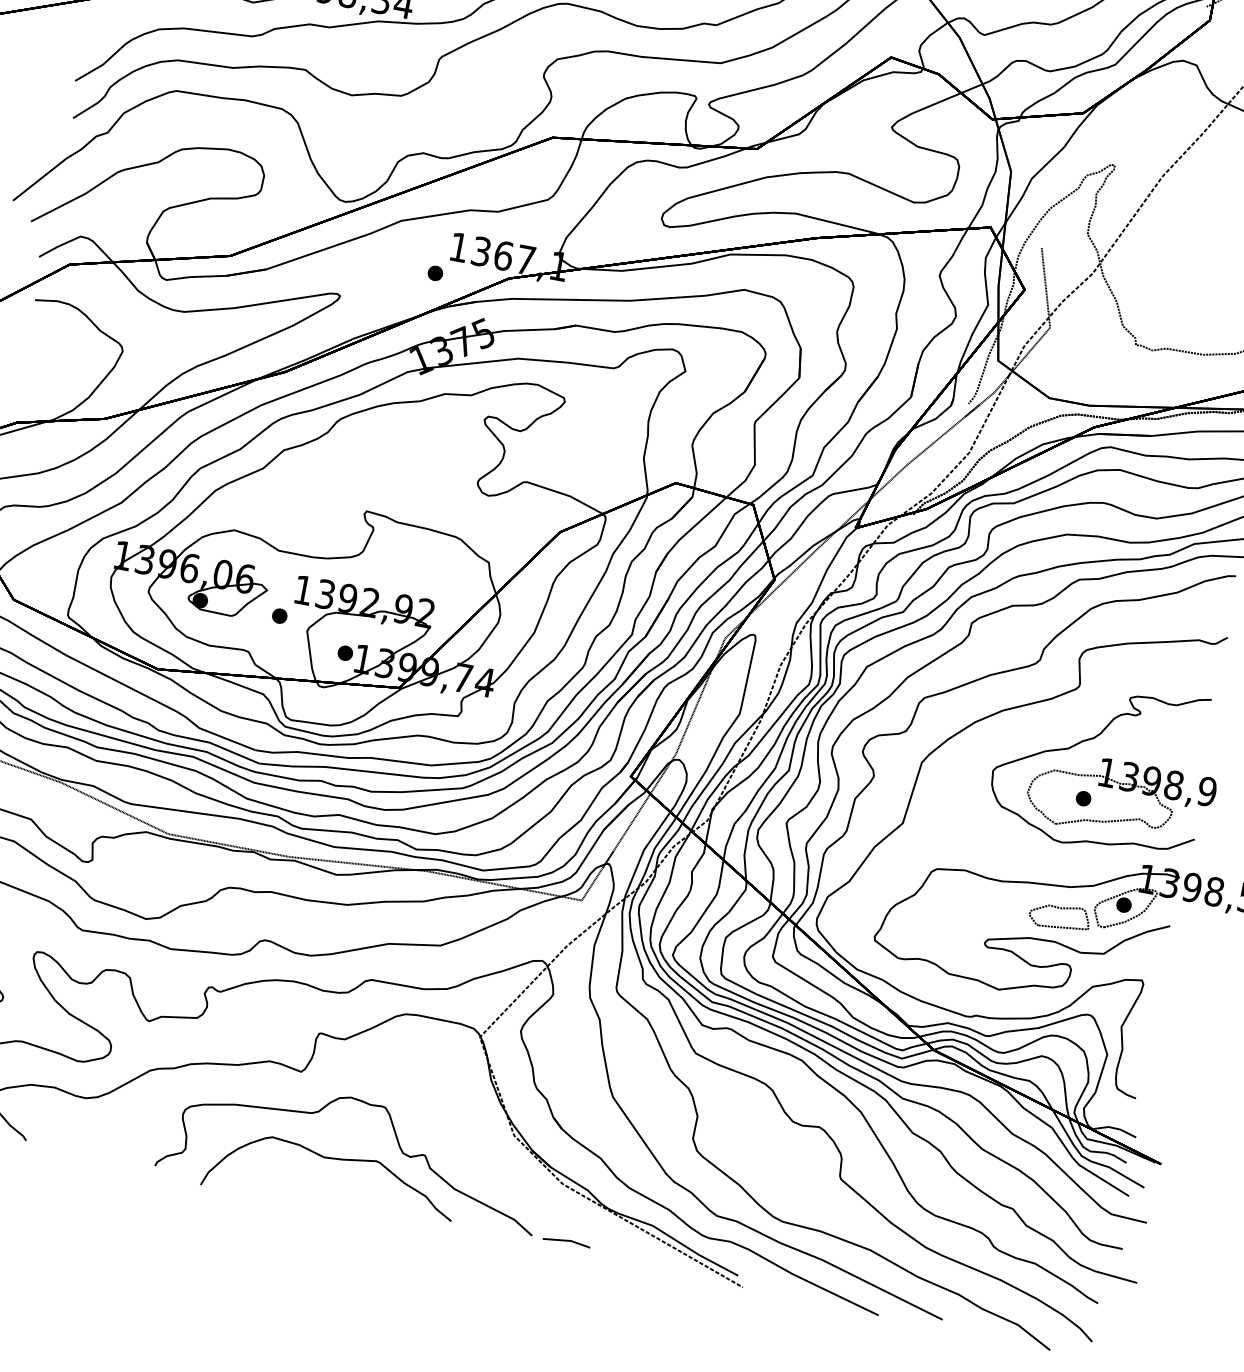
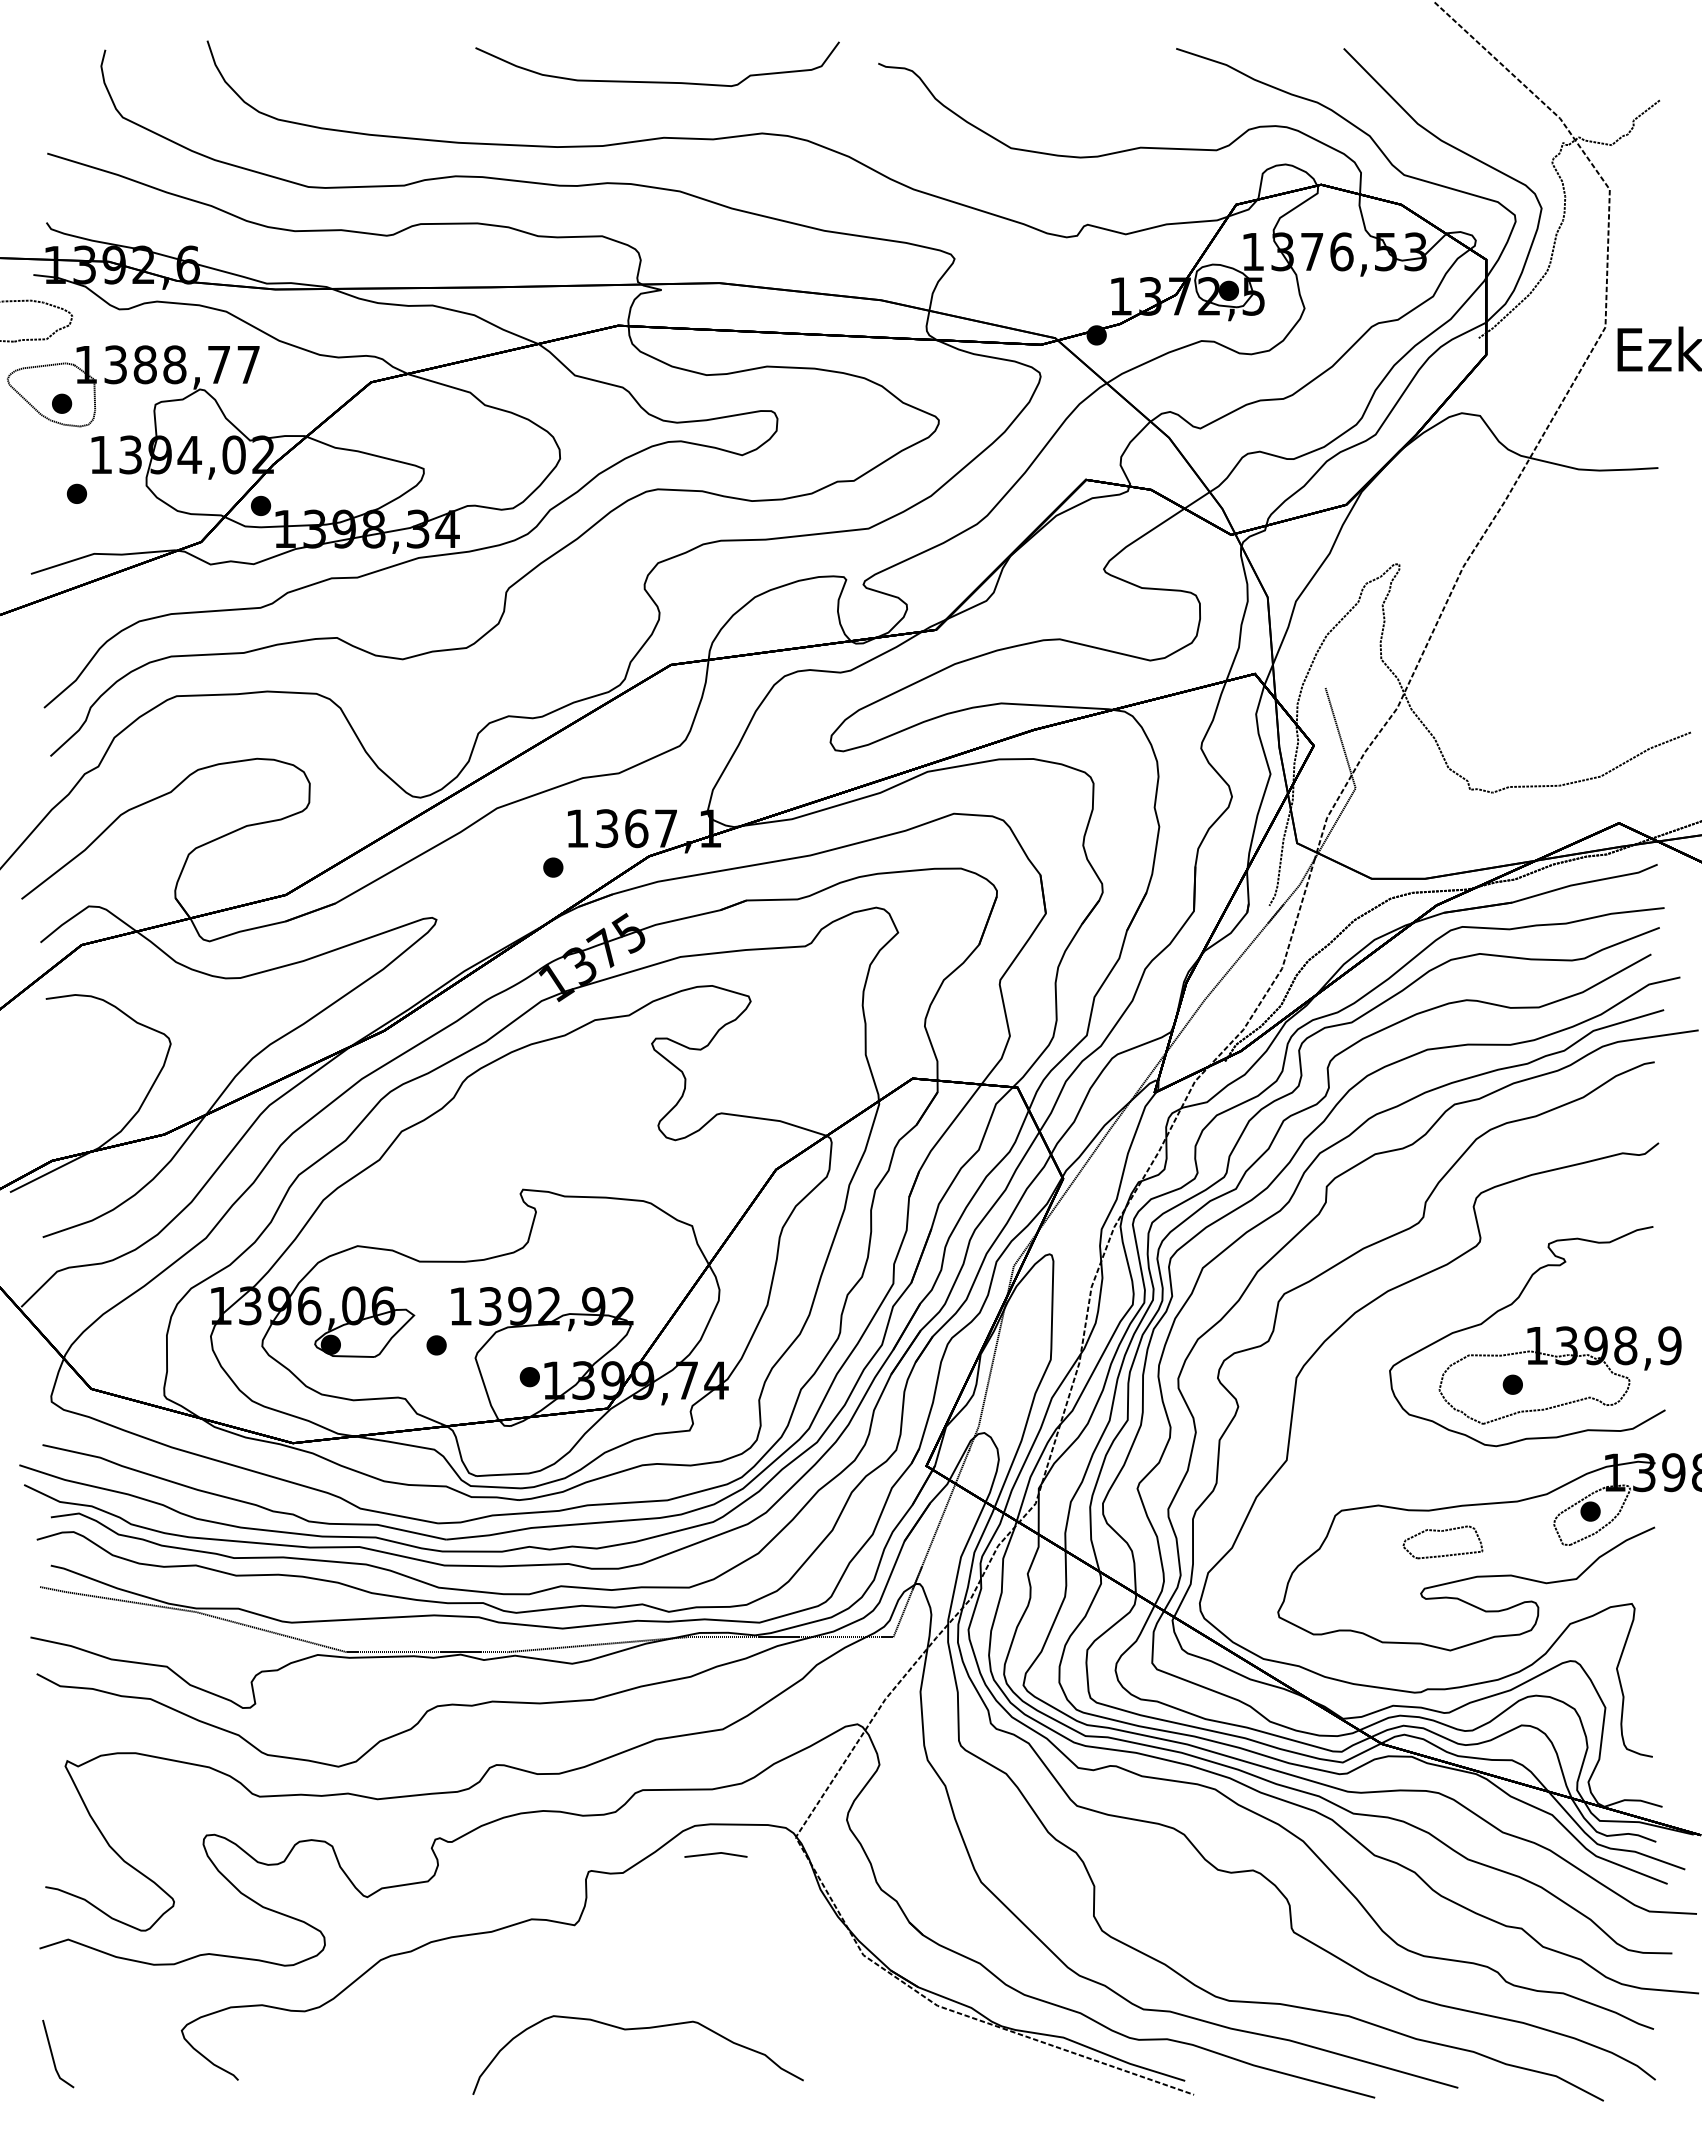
part: (1060, 908) -> (1442, 1531), moved
curve: (395, 1136) -> (711, 1985), removed
line: (566, 1241) -> (715, 1854), moved

